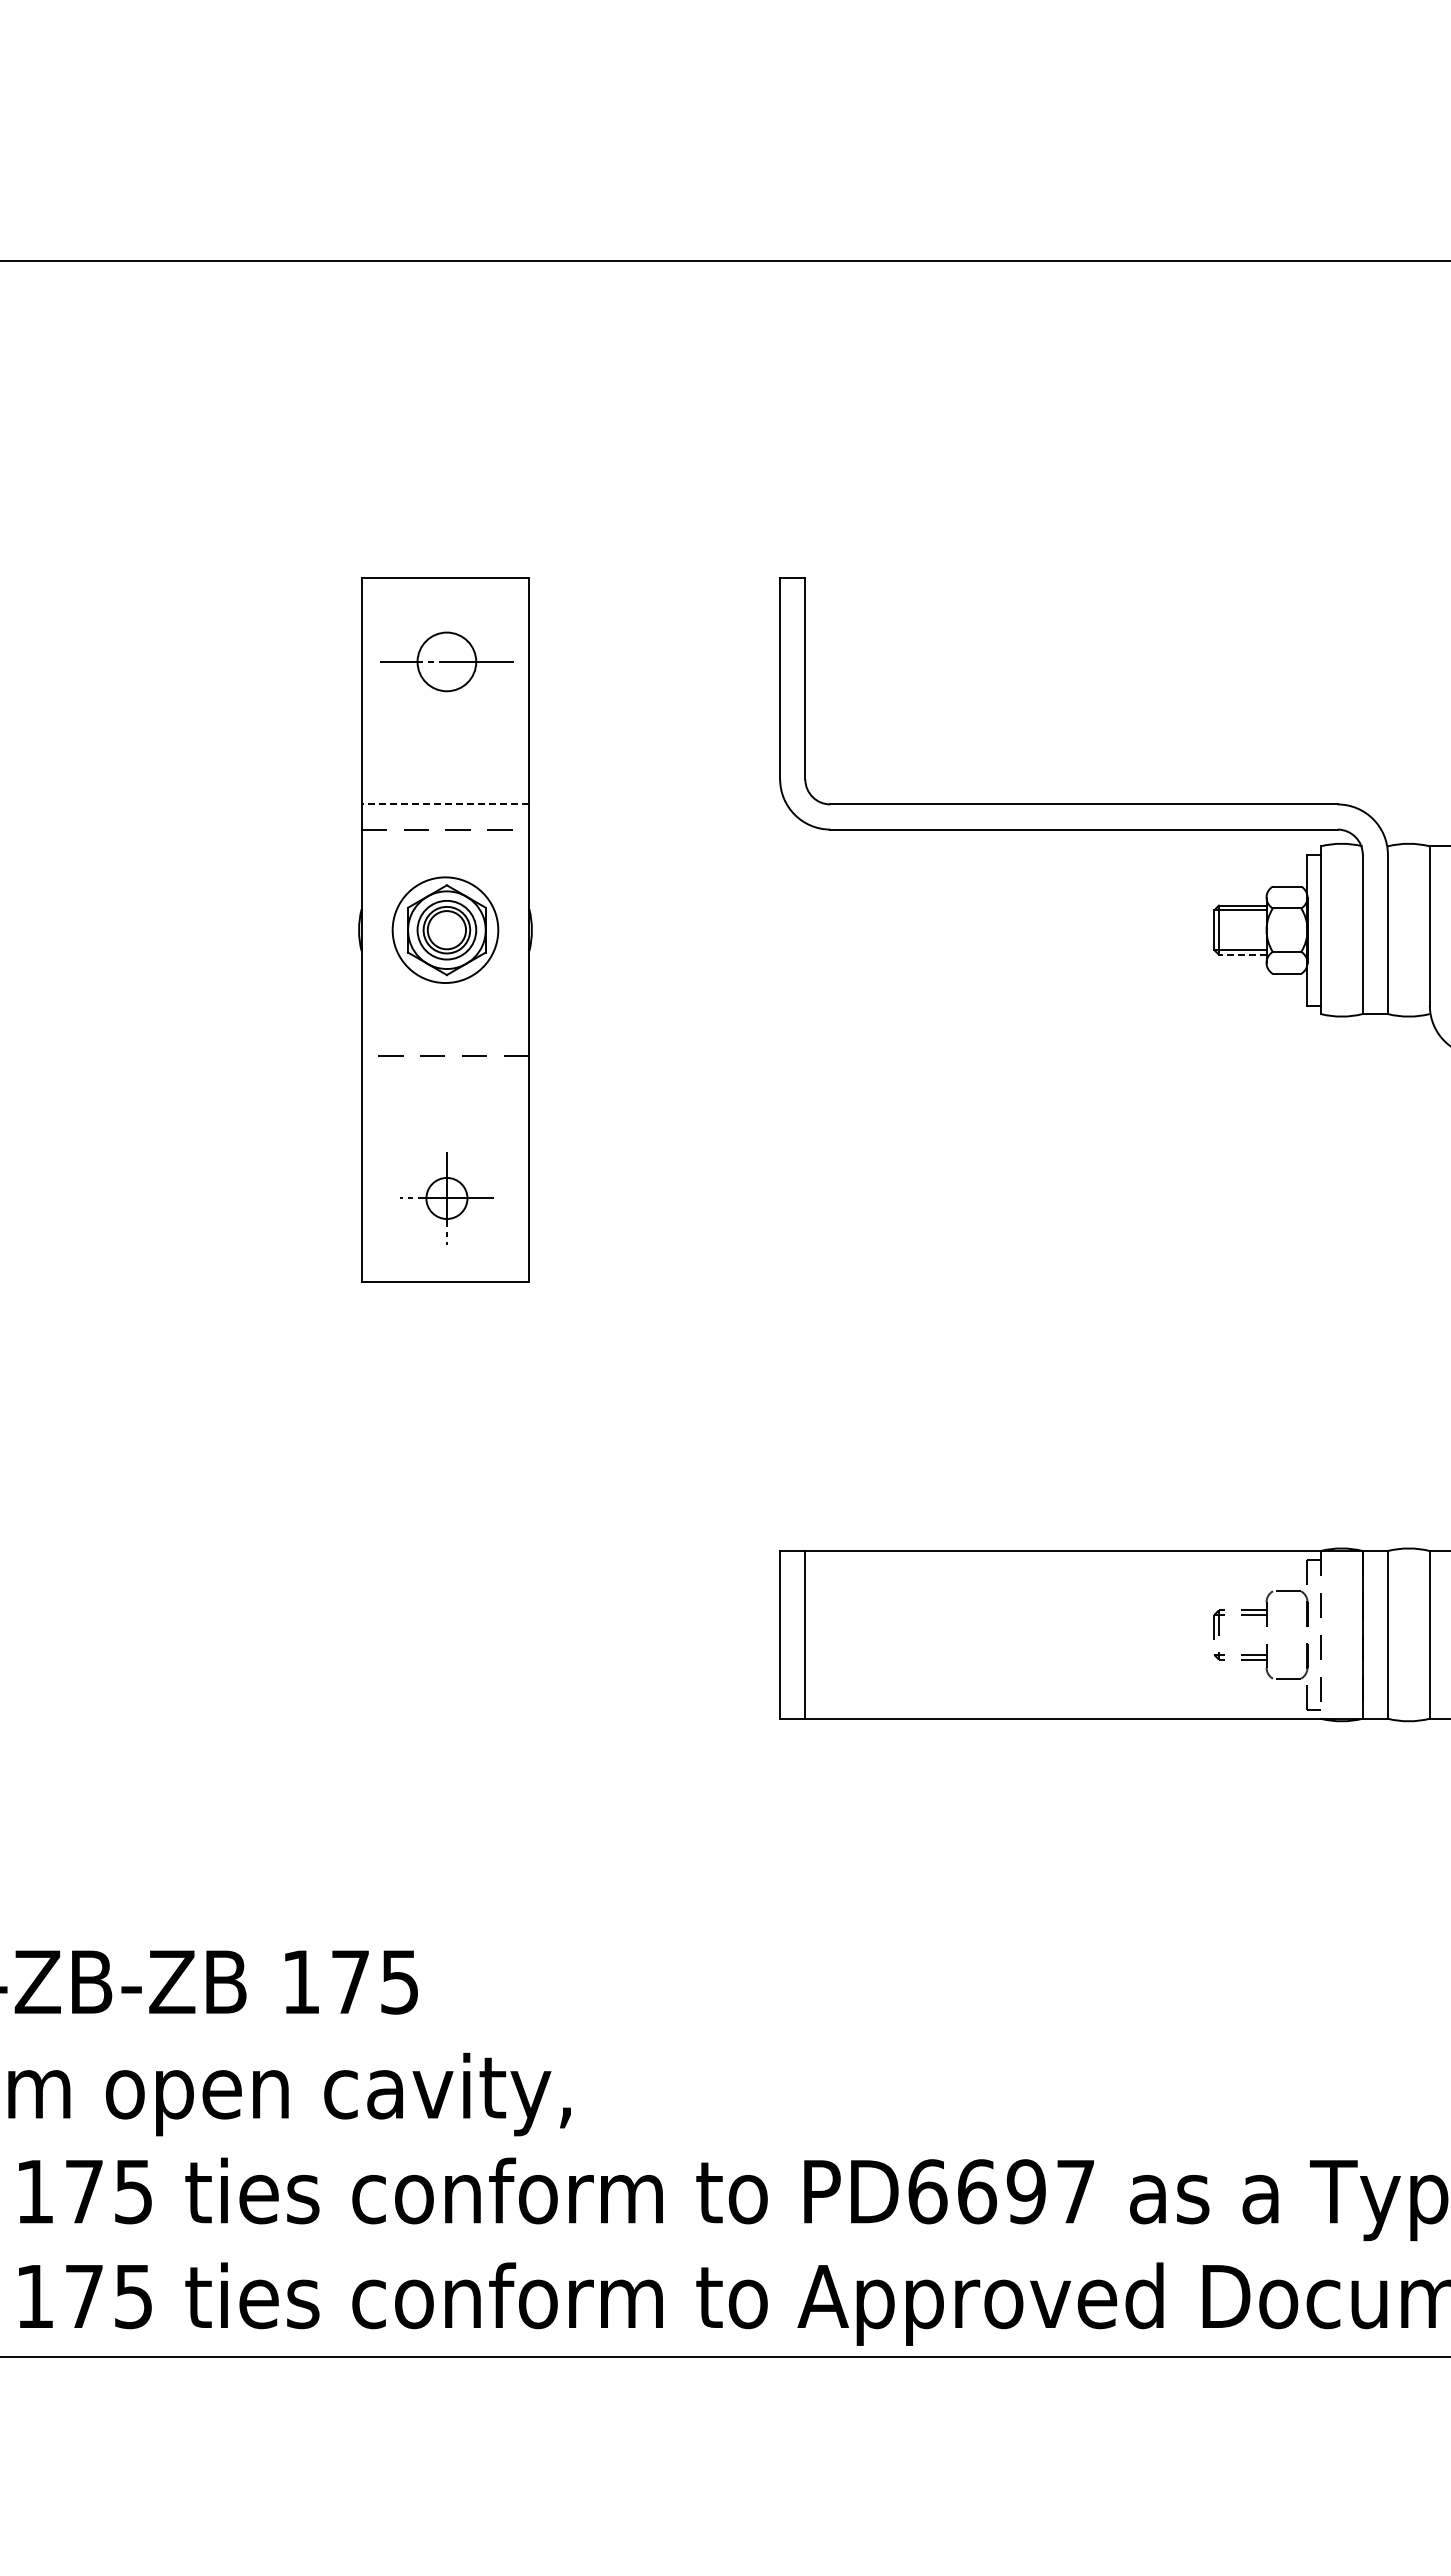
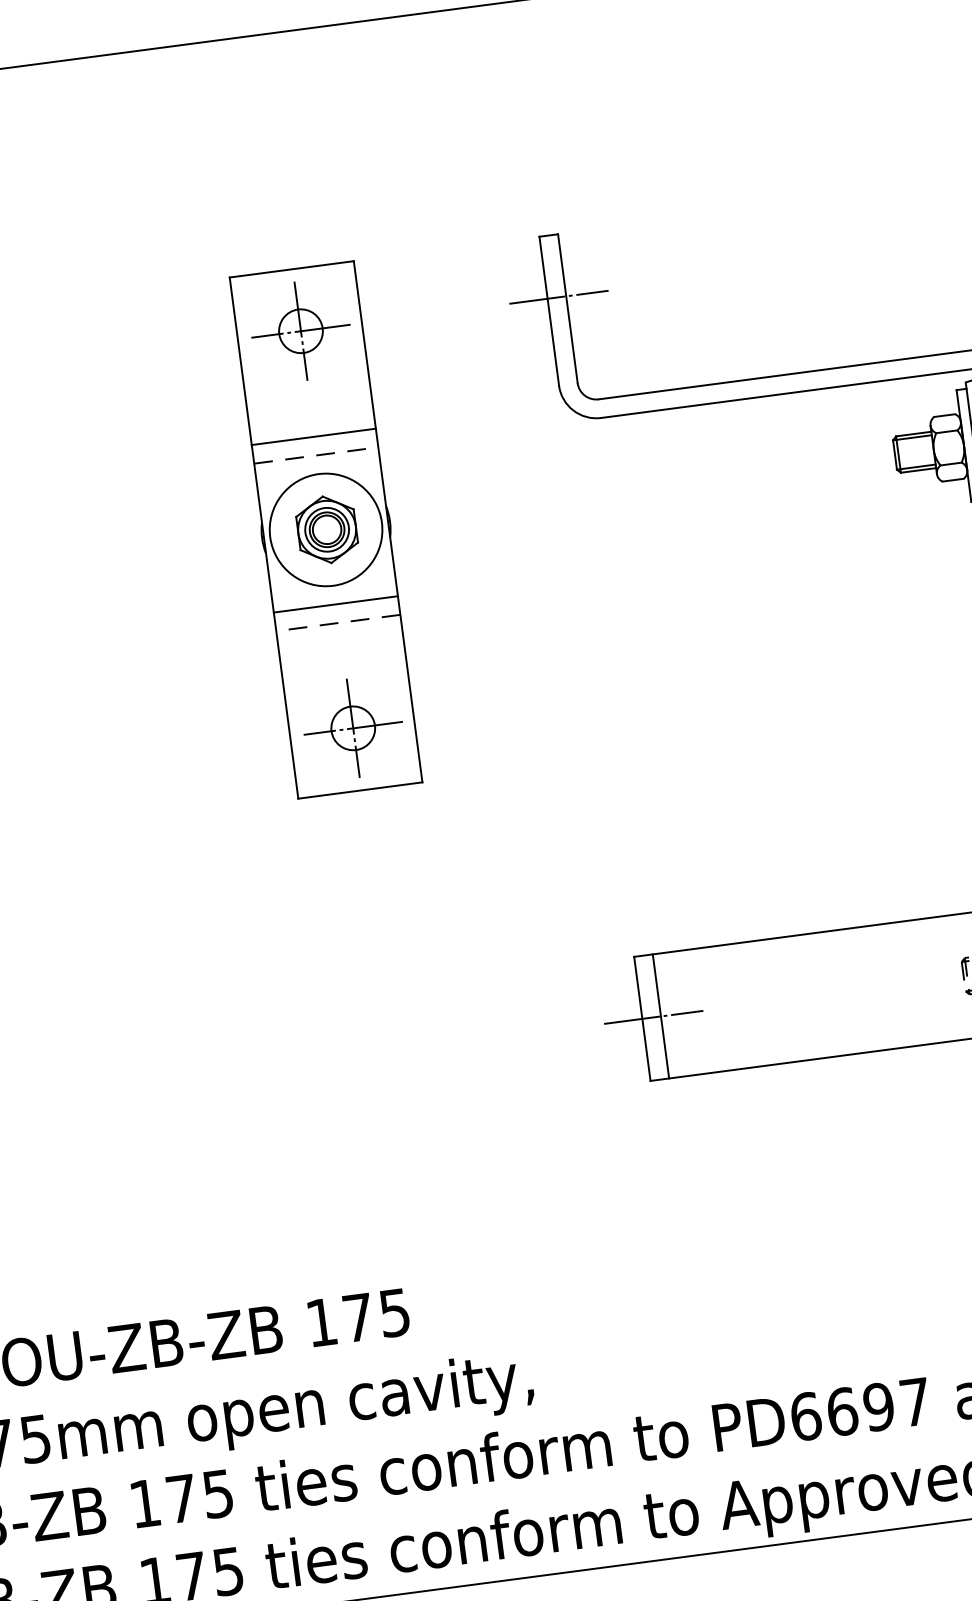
line: (446, 661) -> (300, 330), added
line: (795, 661) -> (558, 296), added
line: (445, 804) -> (313, 436), dashed -> solid
circle: (445, 929) -> (326, 529), size x1.43
line: (1242, 954) -> (918, 470), dashed -> solid
line: (445, 1030) -> (335, 604), added
part: (446, 1198) -> (352, 728), size x1.43
line: (795, 1634) -> (653, 1017), added

